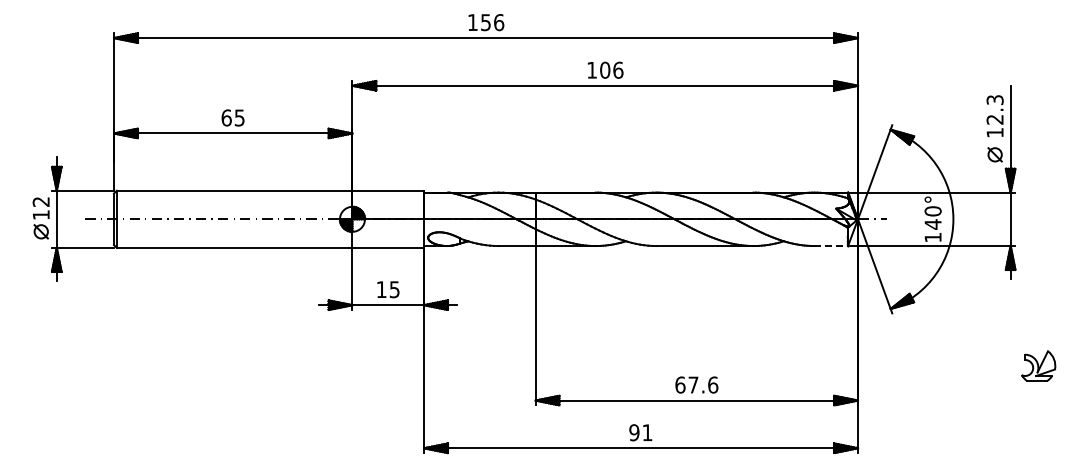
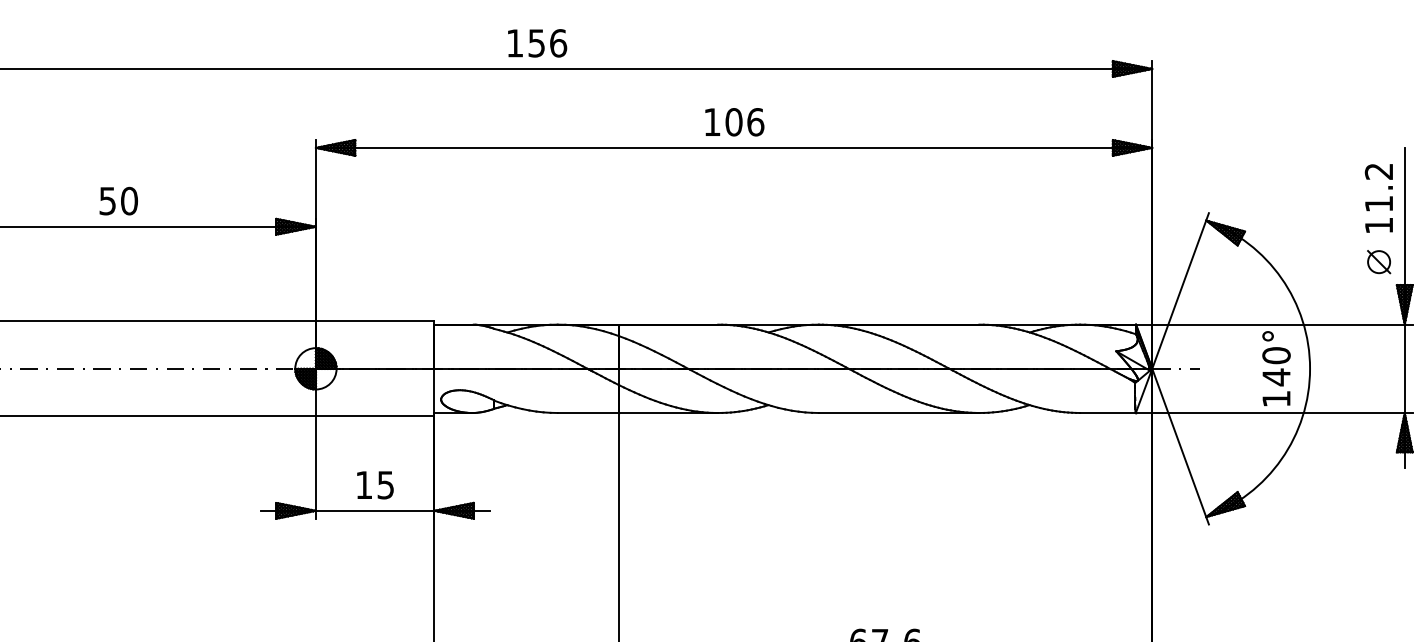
text: (994, 109) -> (1378, 187), 12.3 -> 11.2
text: (232, 117) -> (117, 200), 65 -> 50
line: (831, 246) -> (1108, 413), dashed -> solid

